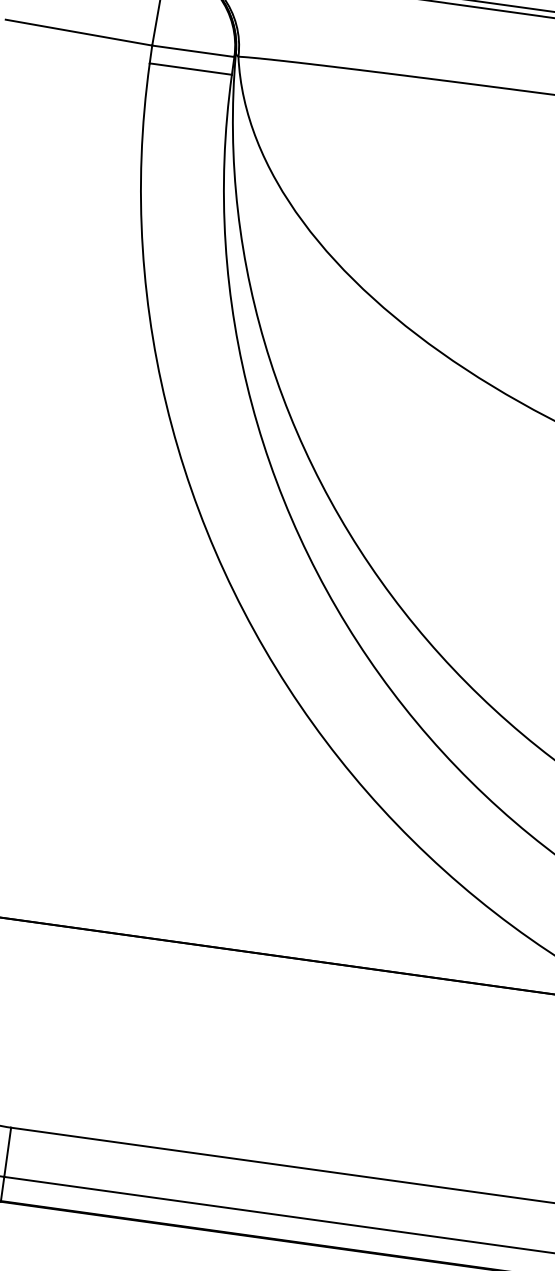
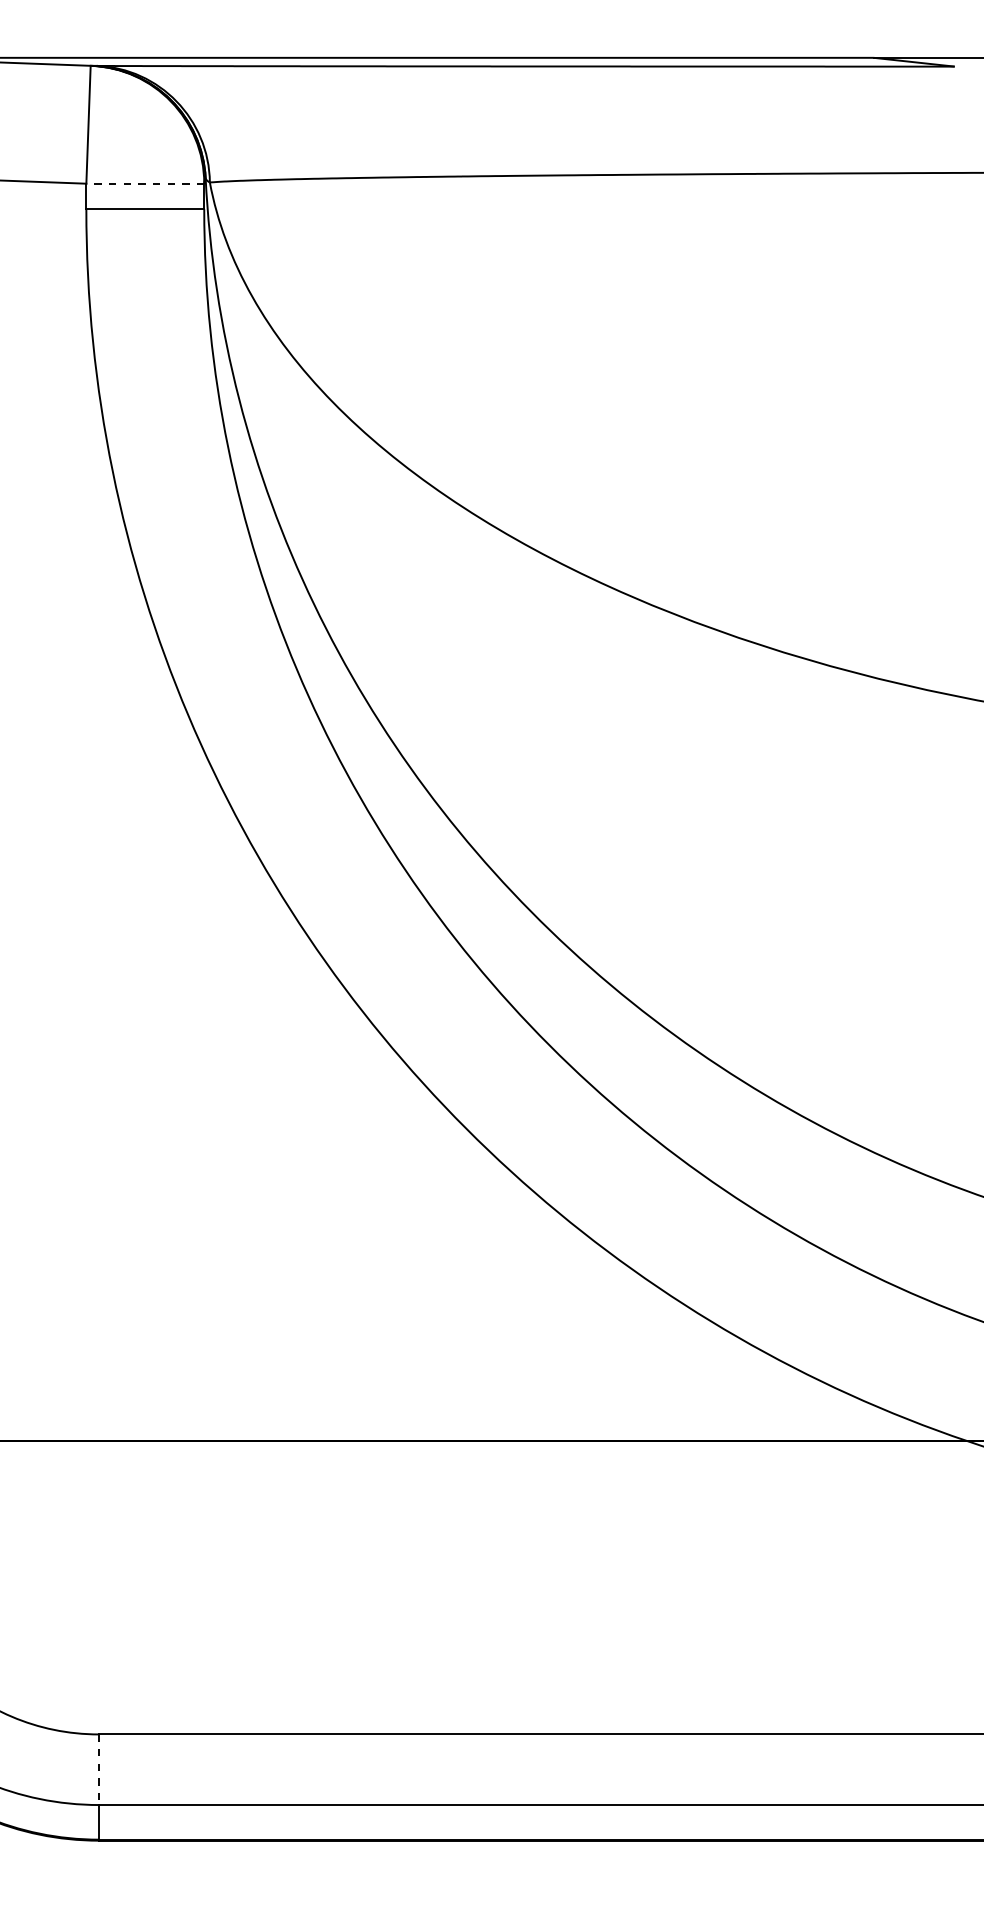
line: (193, 51) -> (145, 183), solid -> dashed
line: (7, 1152) -> (99, 1770), solid -> dashed

